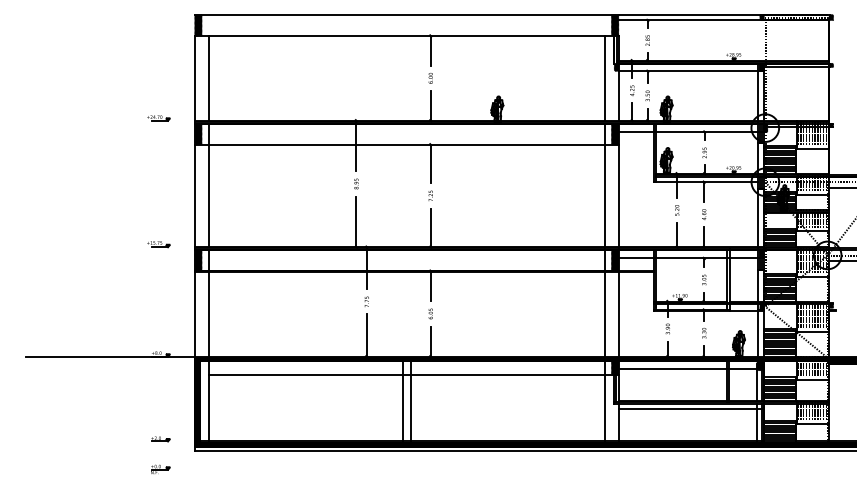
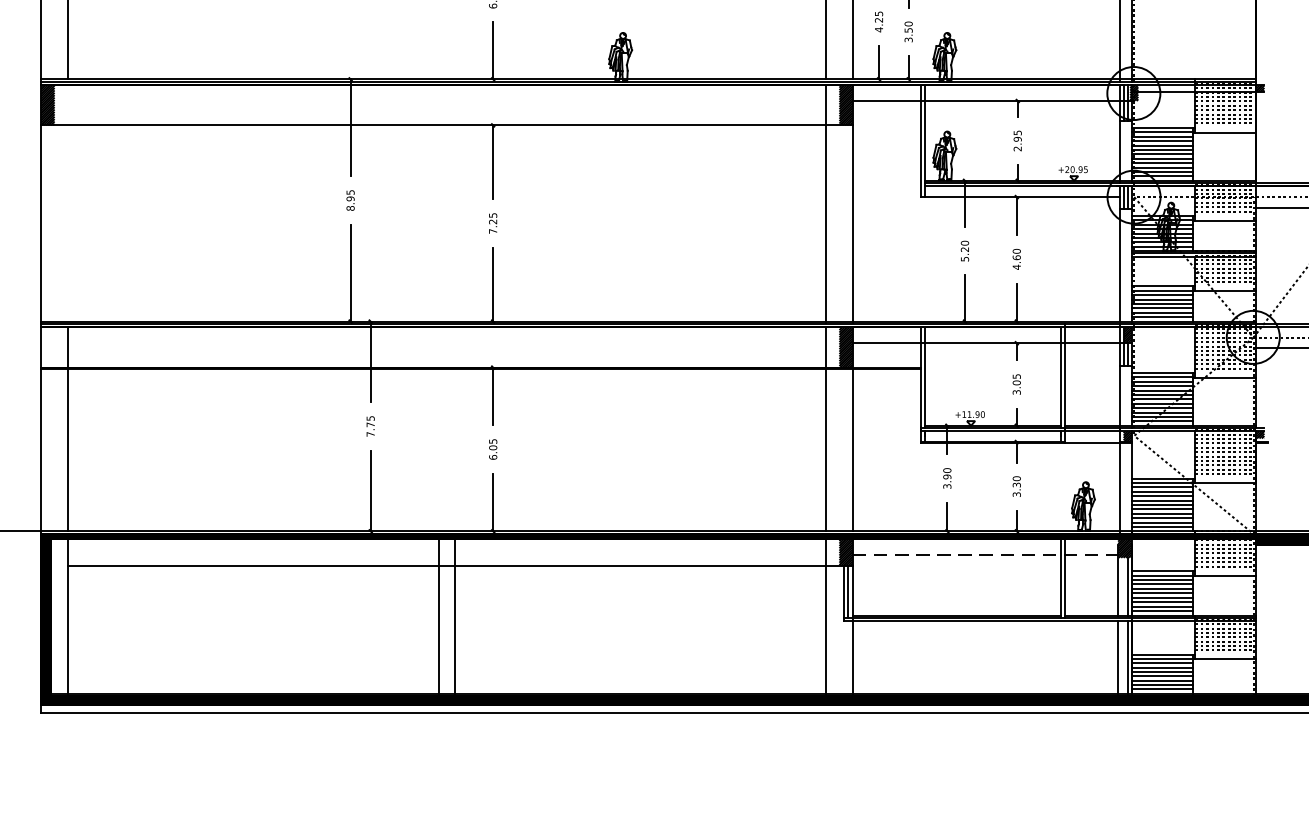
line: (208, 185) -> (67, 203), removed
hatch: (197, 260) -> (46, 347), removed
line: (689, 369) -> (988, 555), solid -> dashed
line: (690, 409) -> (990, 632), removed

